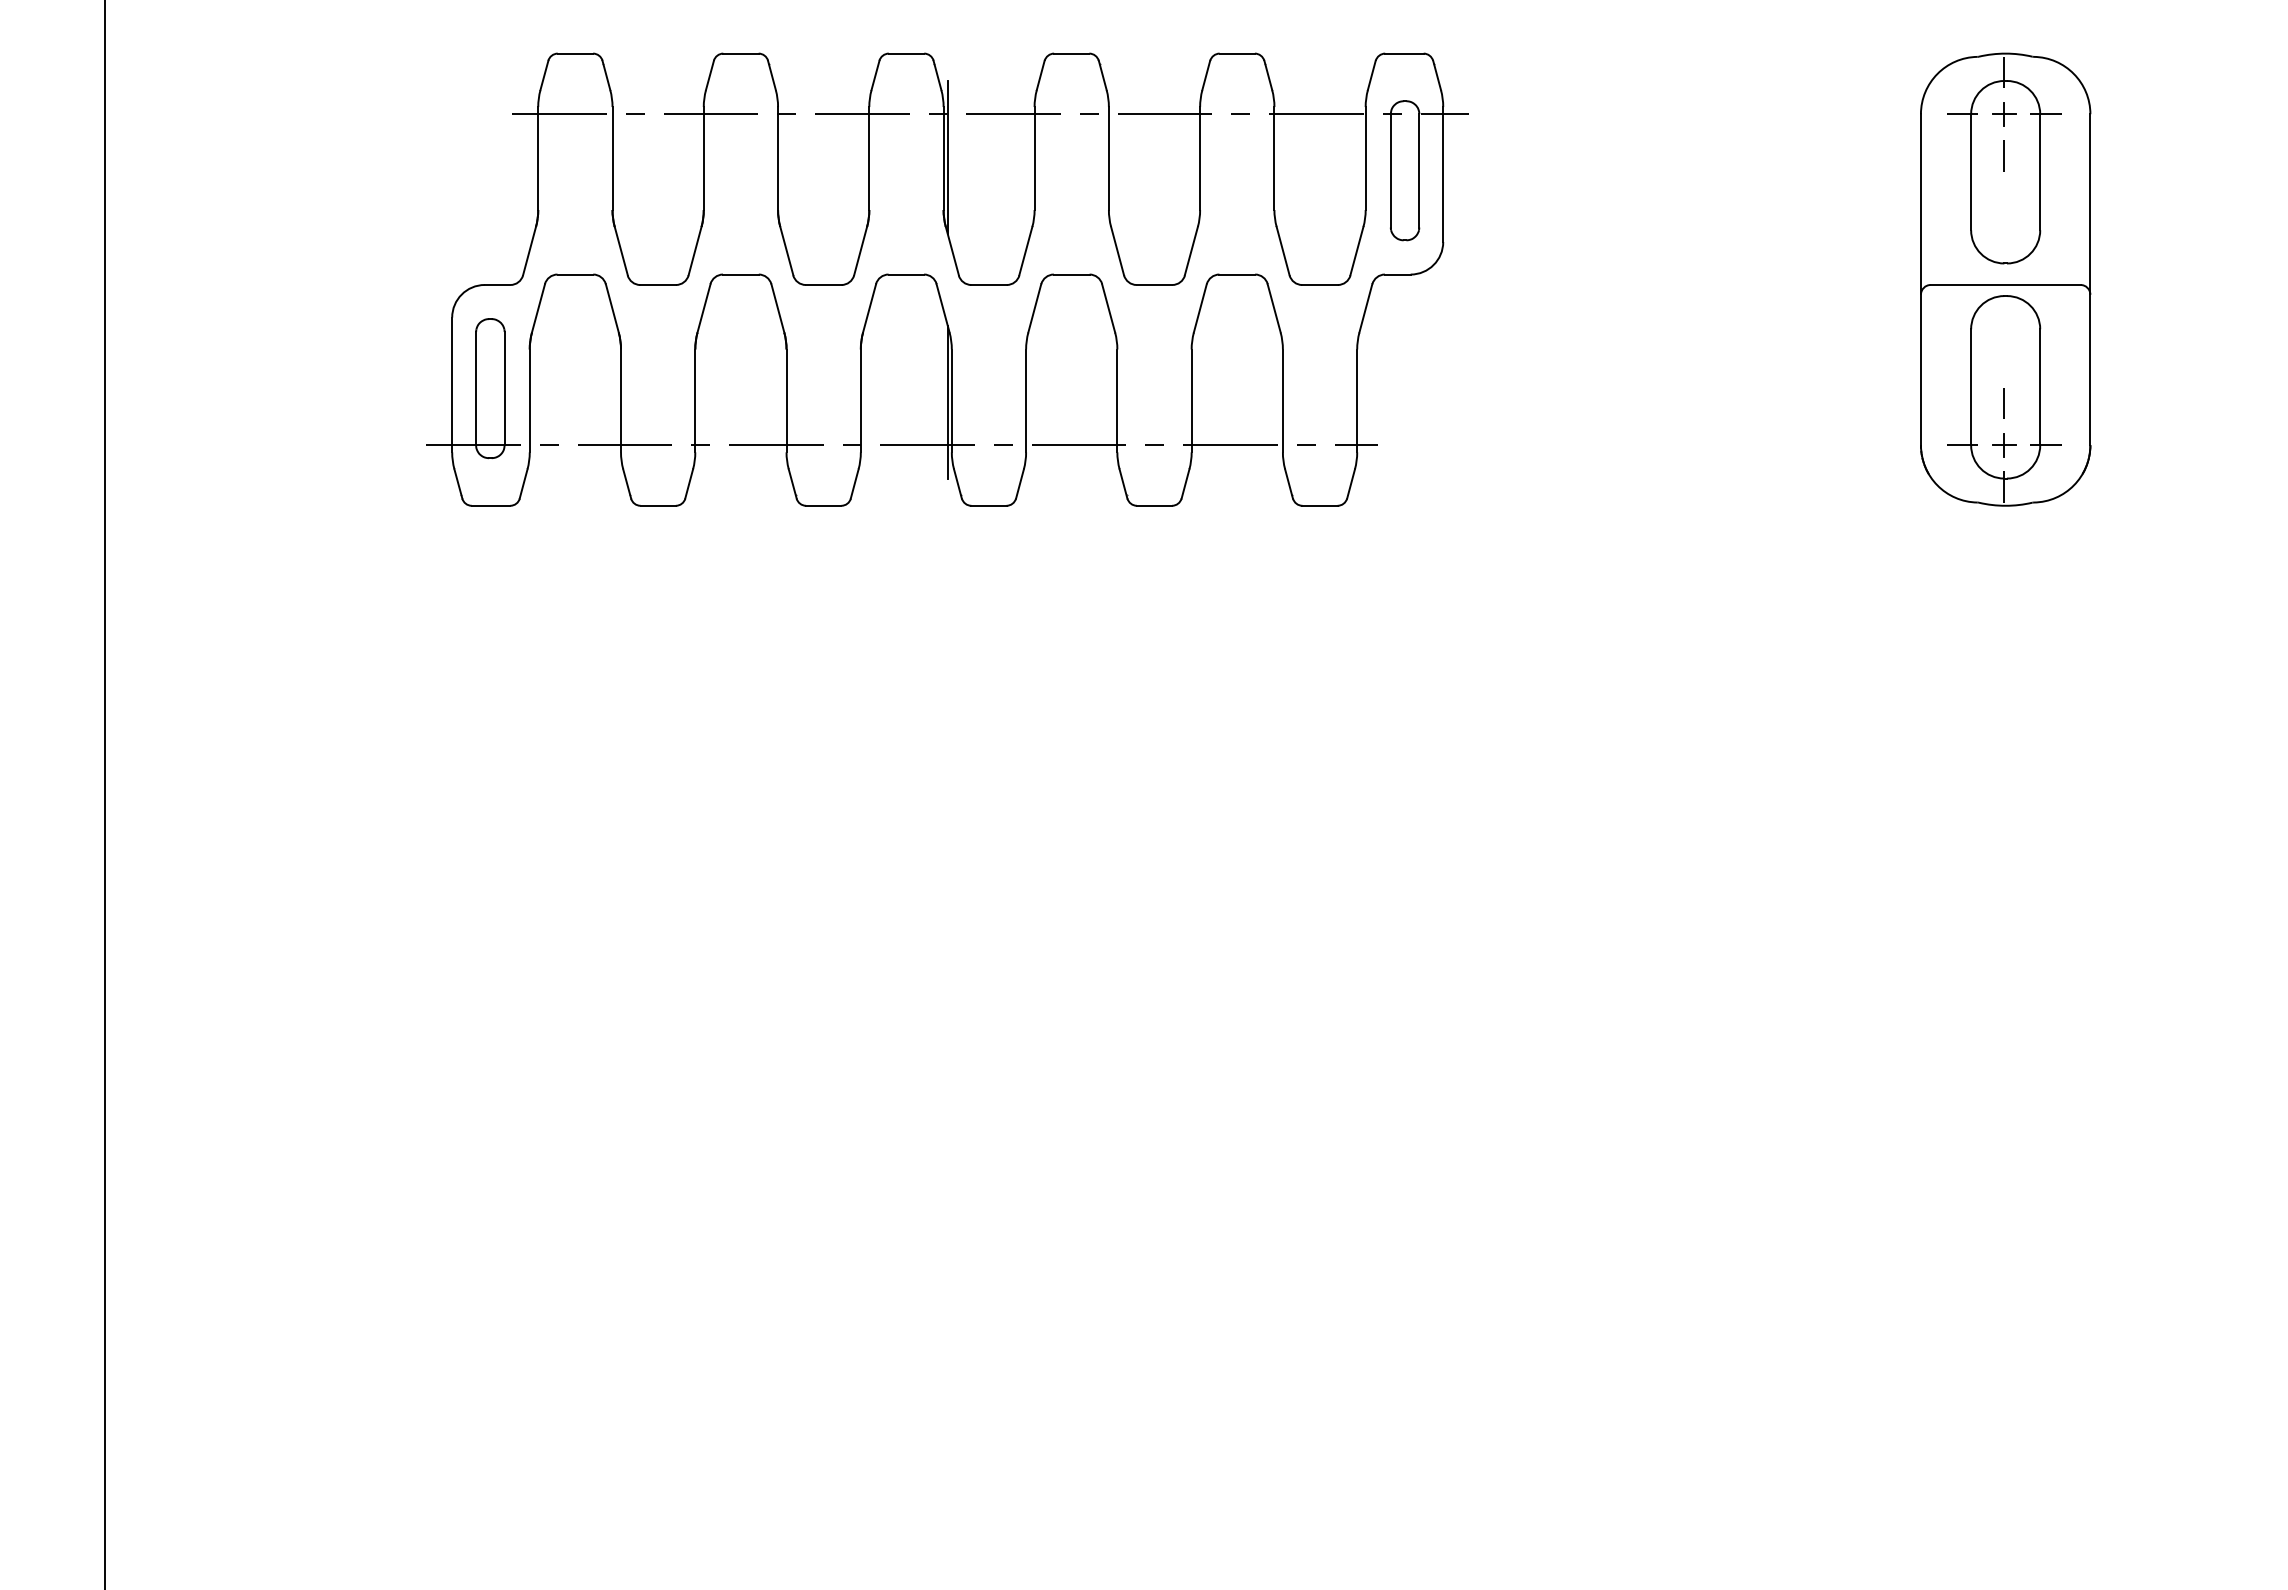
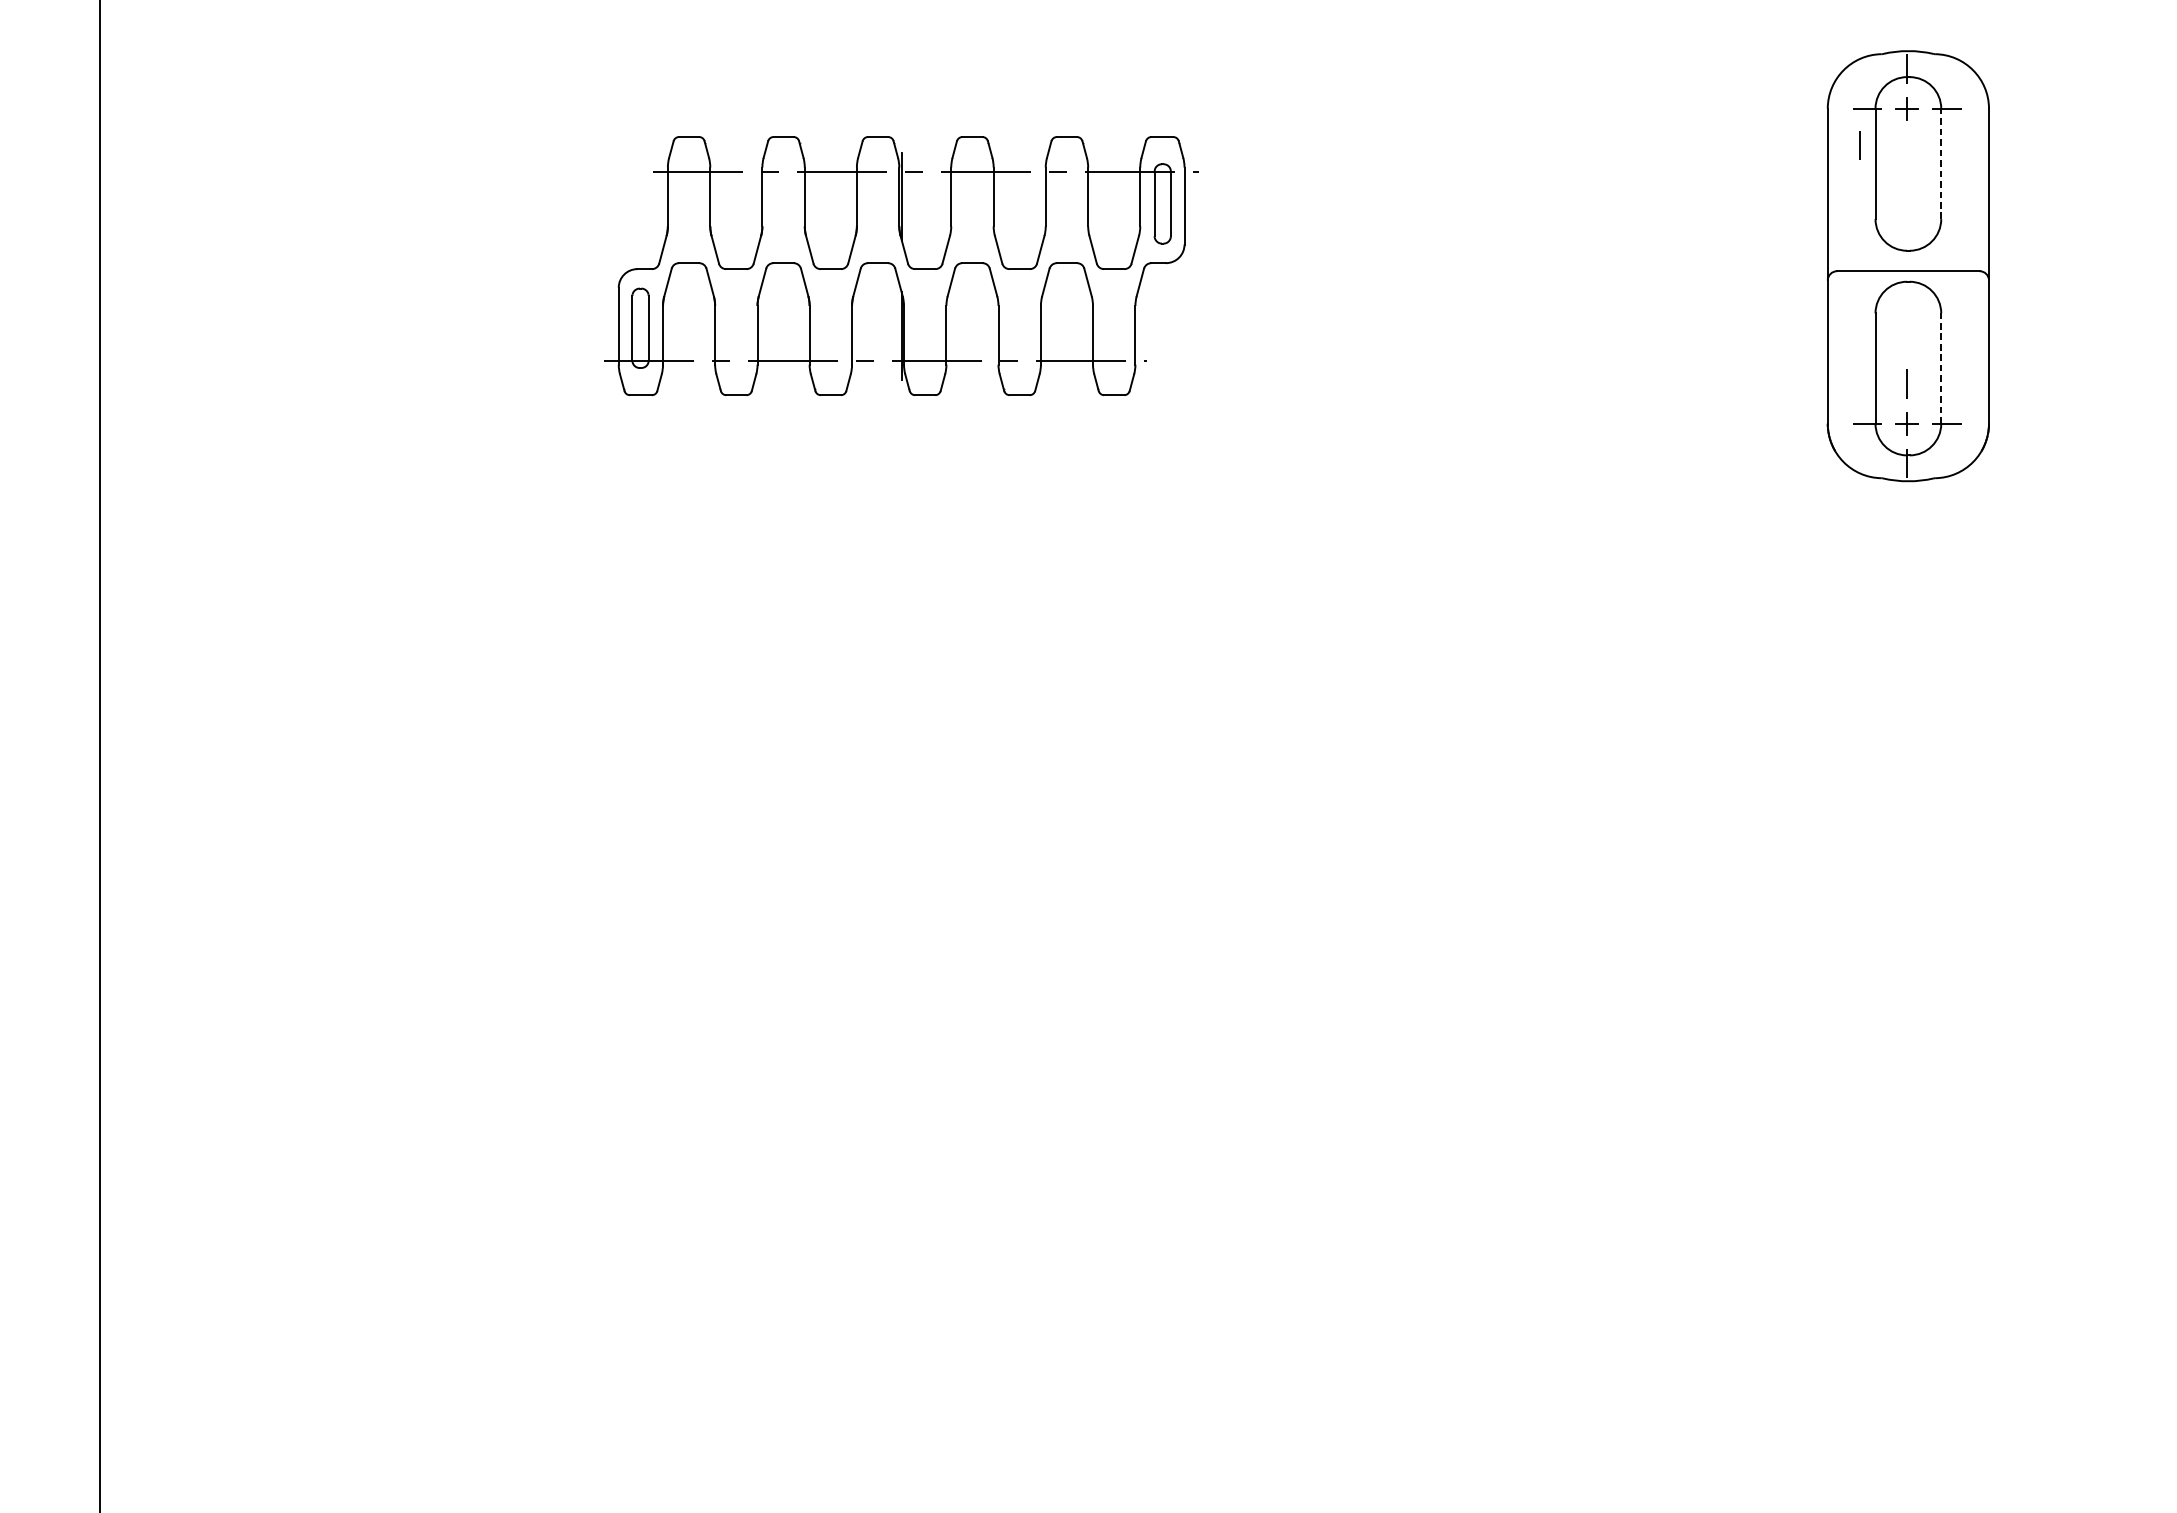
line: (2003, 155) -> (1858, 145), moved
line: (2040, 171) -> (1941, 163), solid -> dashed
part: (947, 279) -> (901, 266), size x0.6
line: (2040, 386) -> (1941, 367), solid -> dashed

